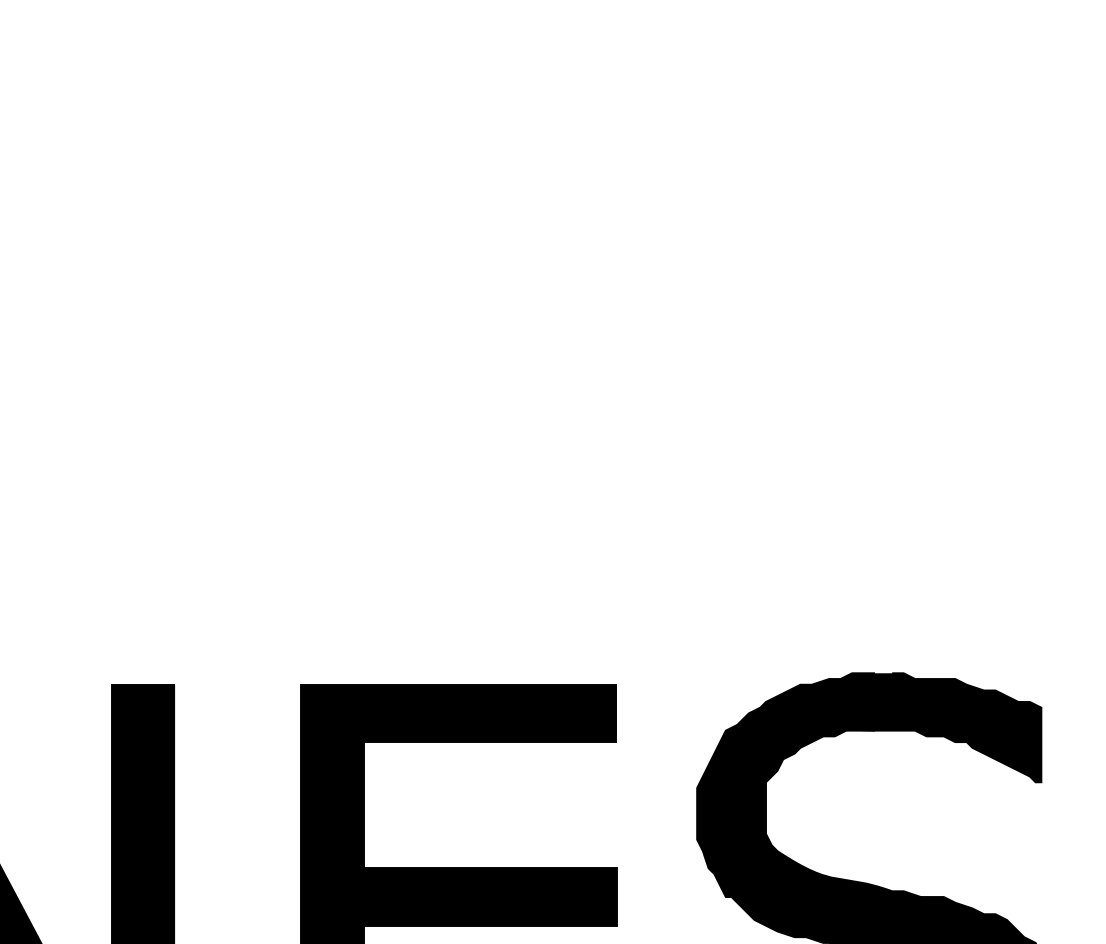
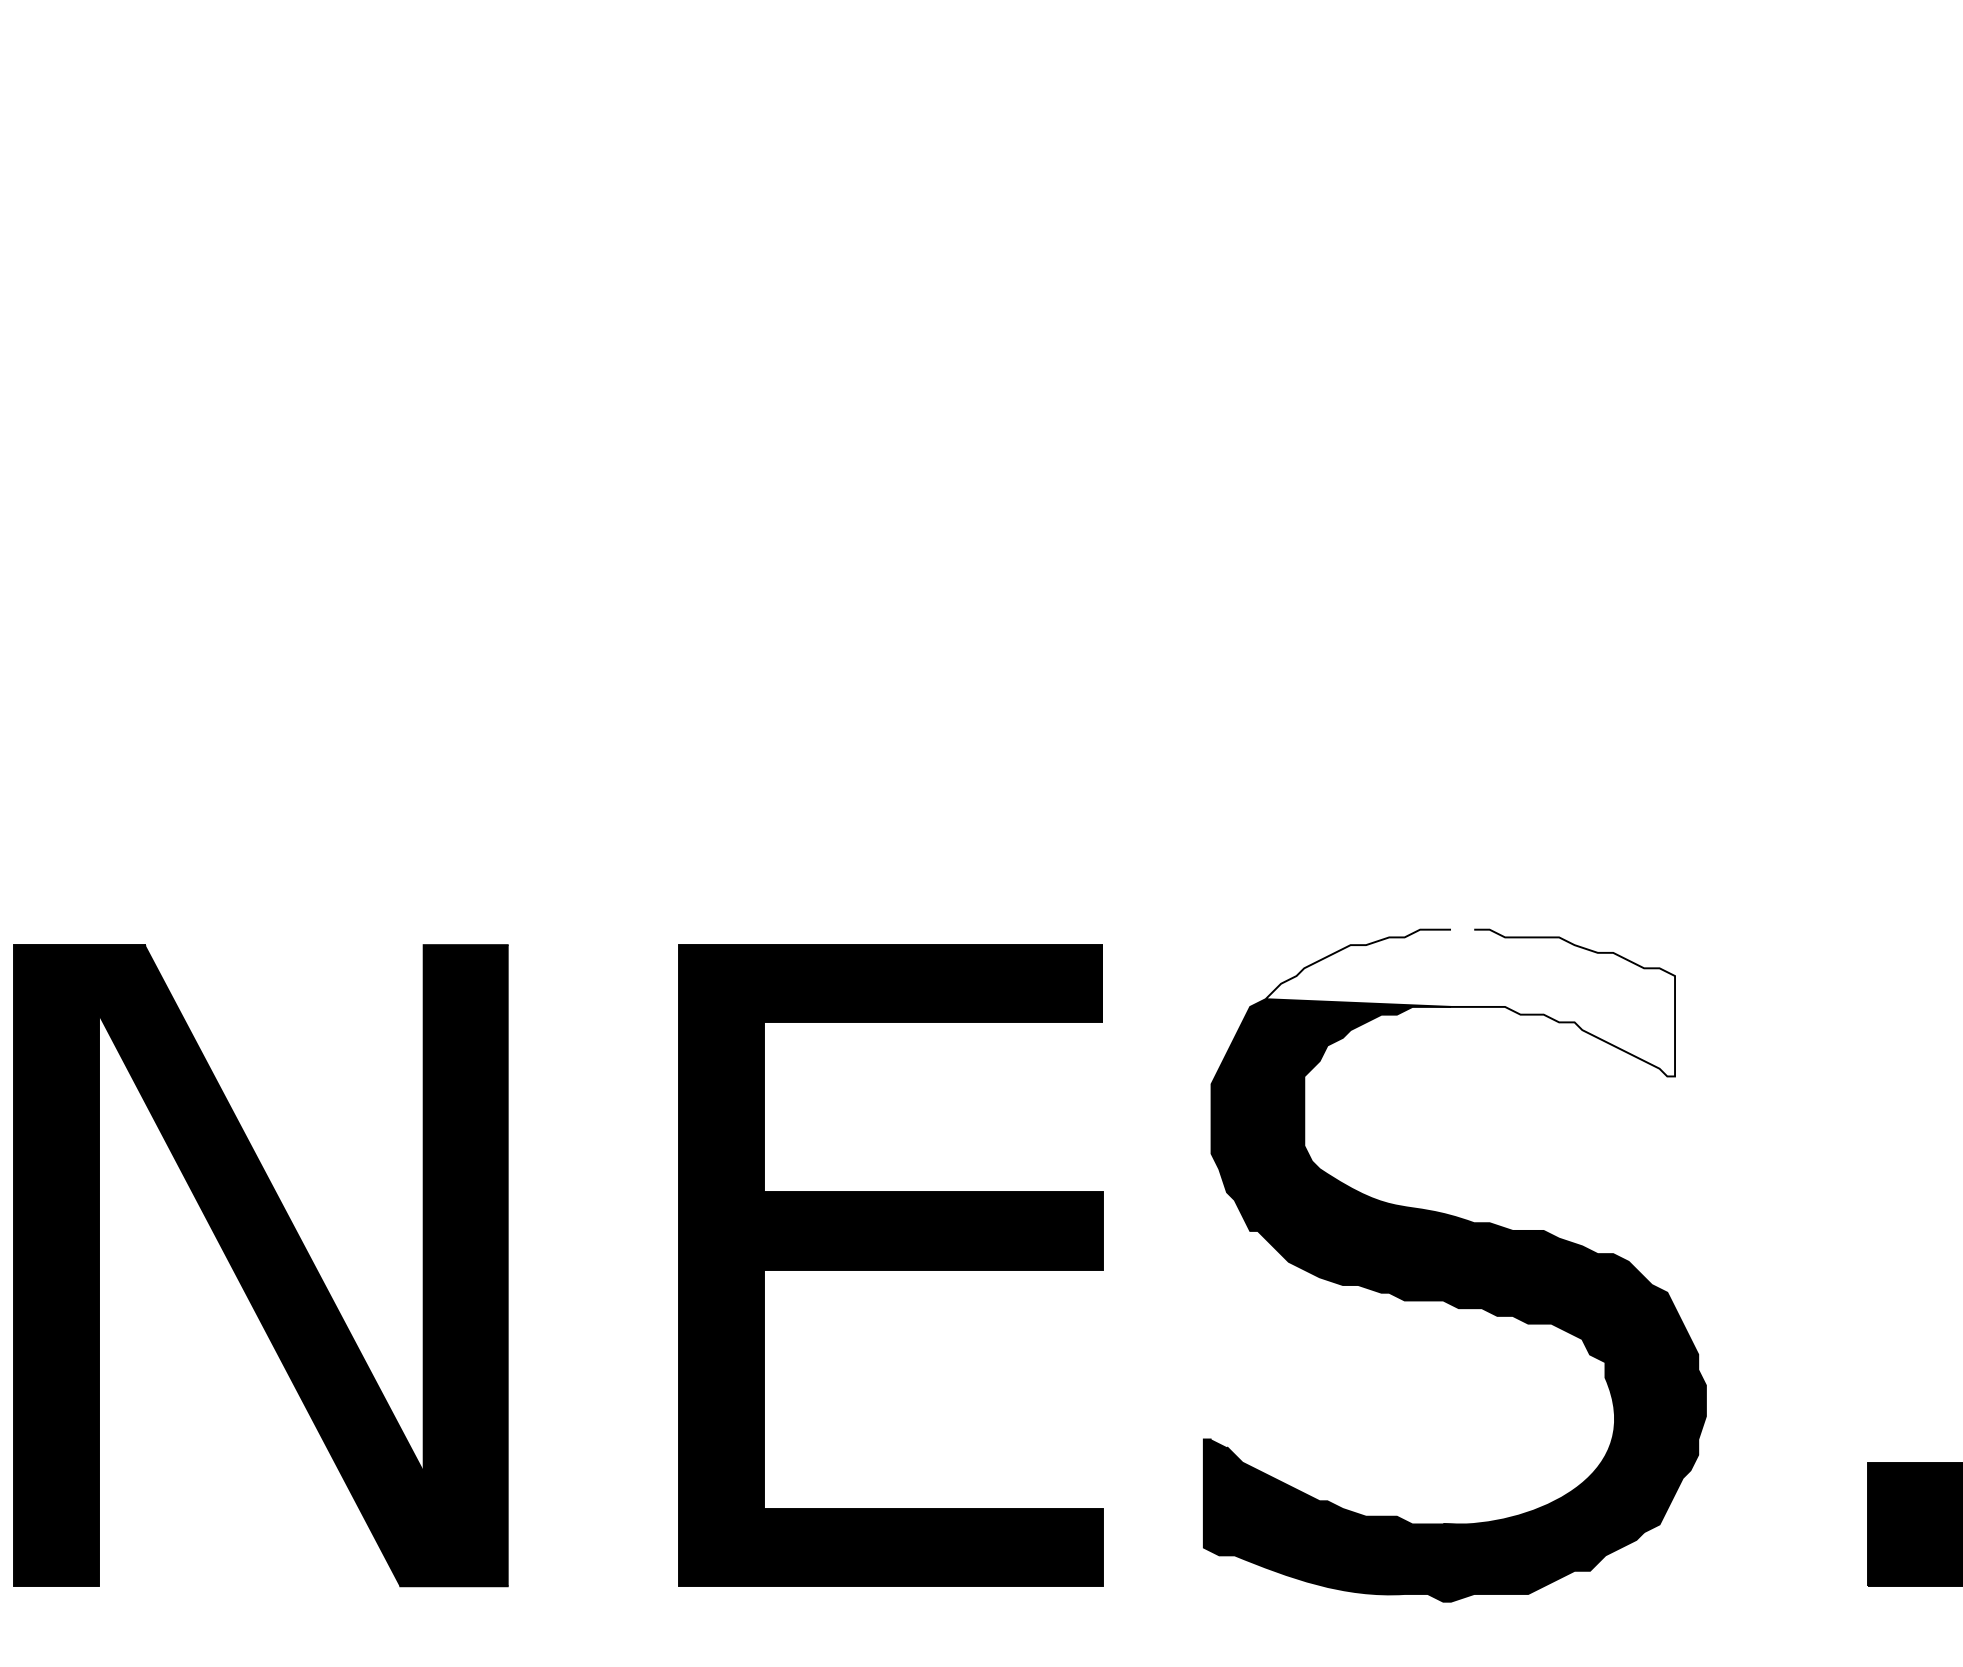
fill: (889, 727) -> (1470, 1002), removed

